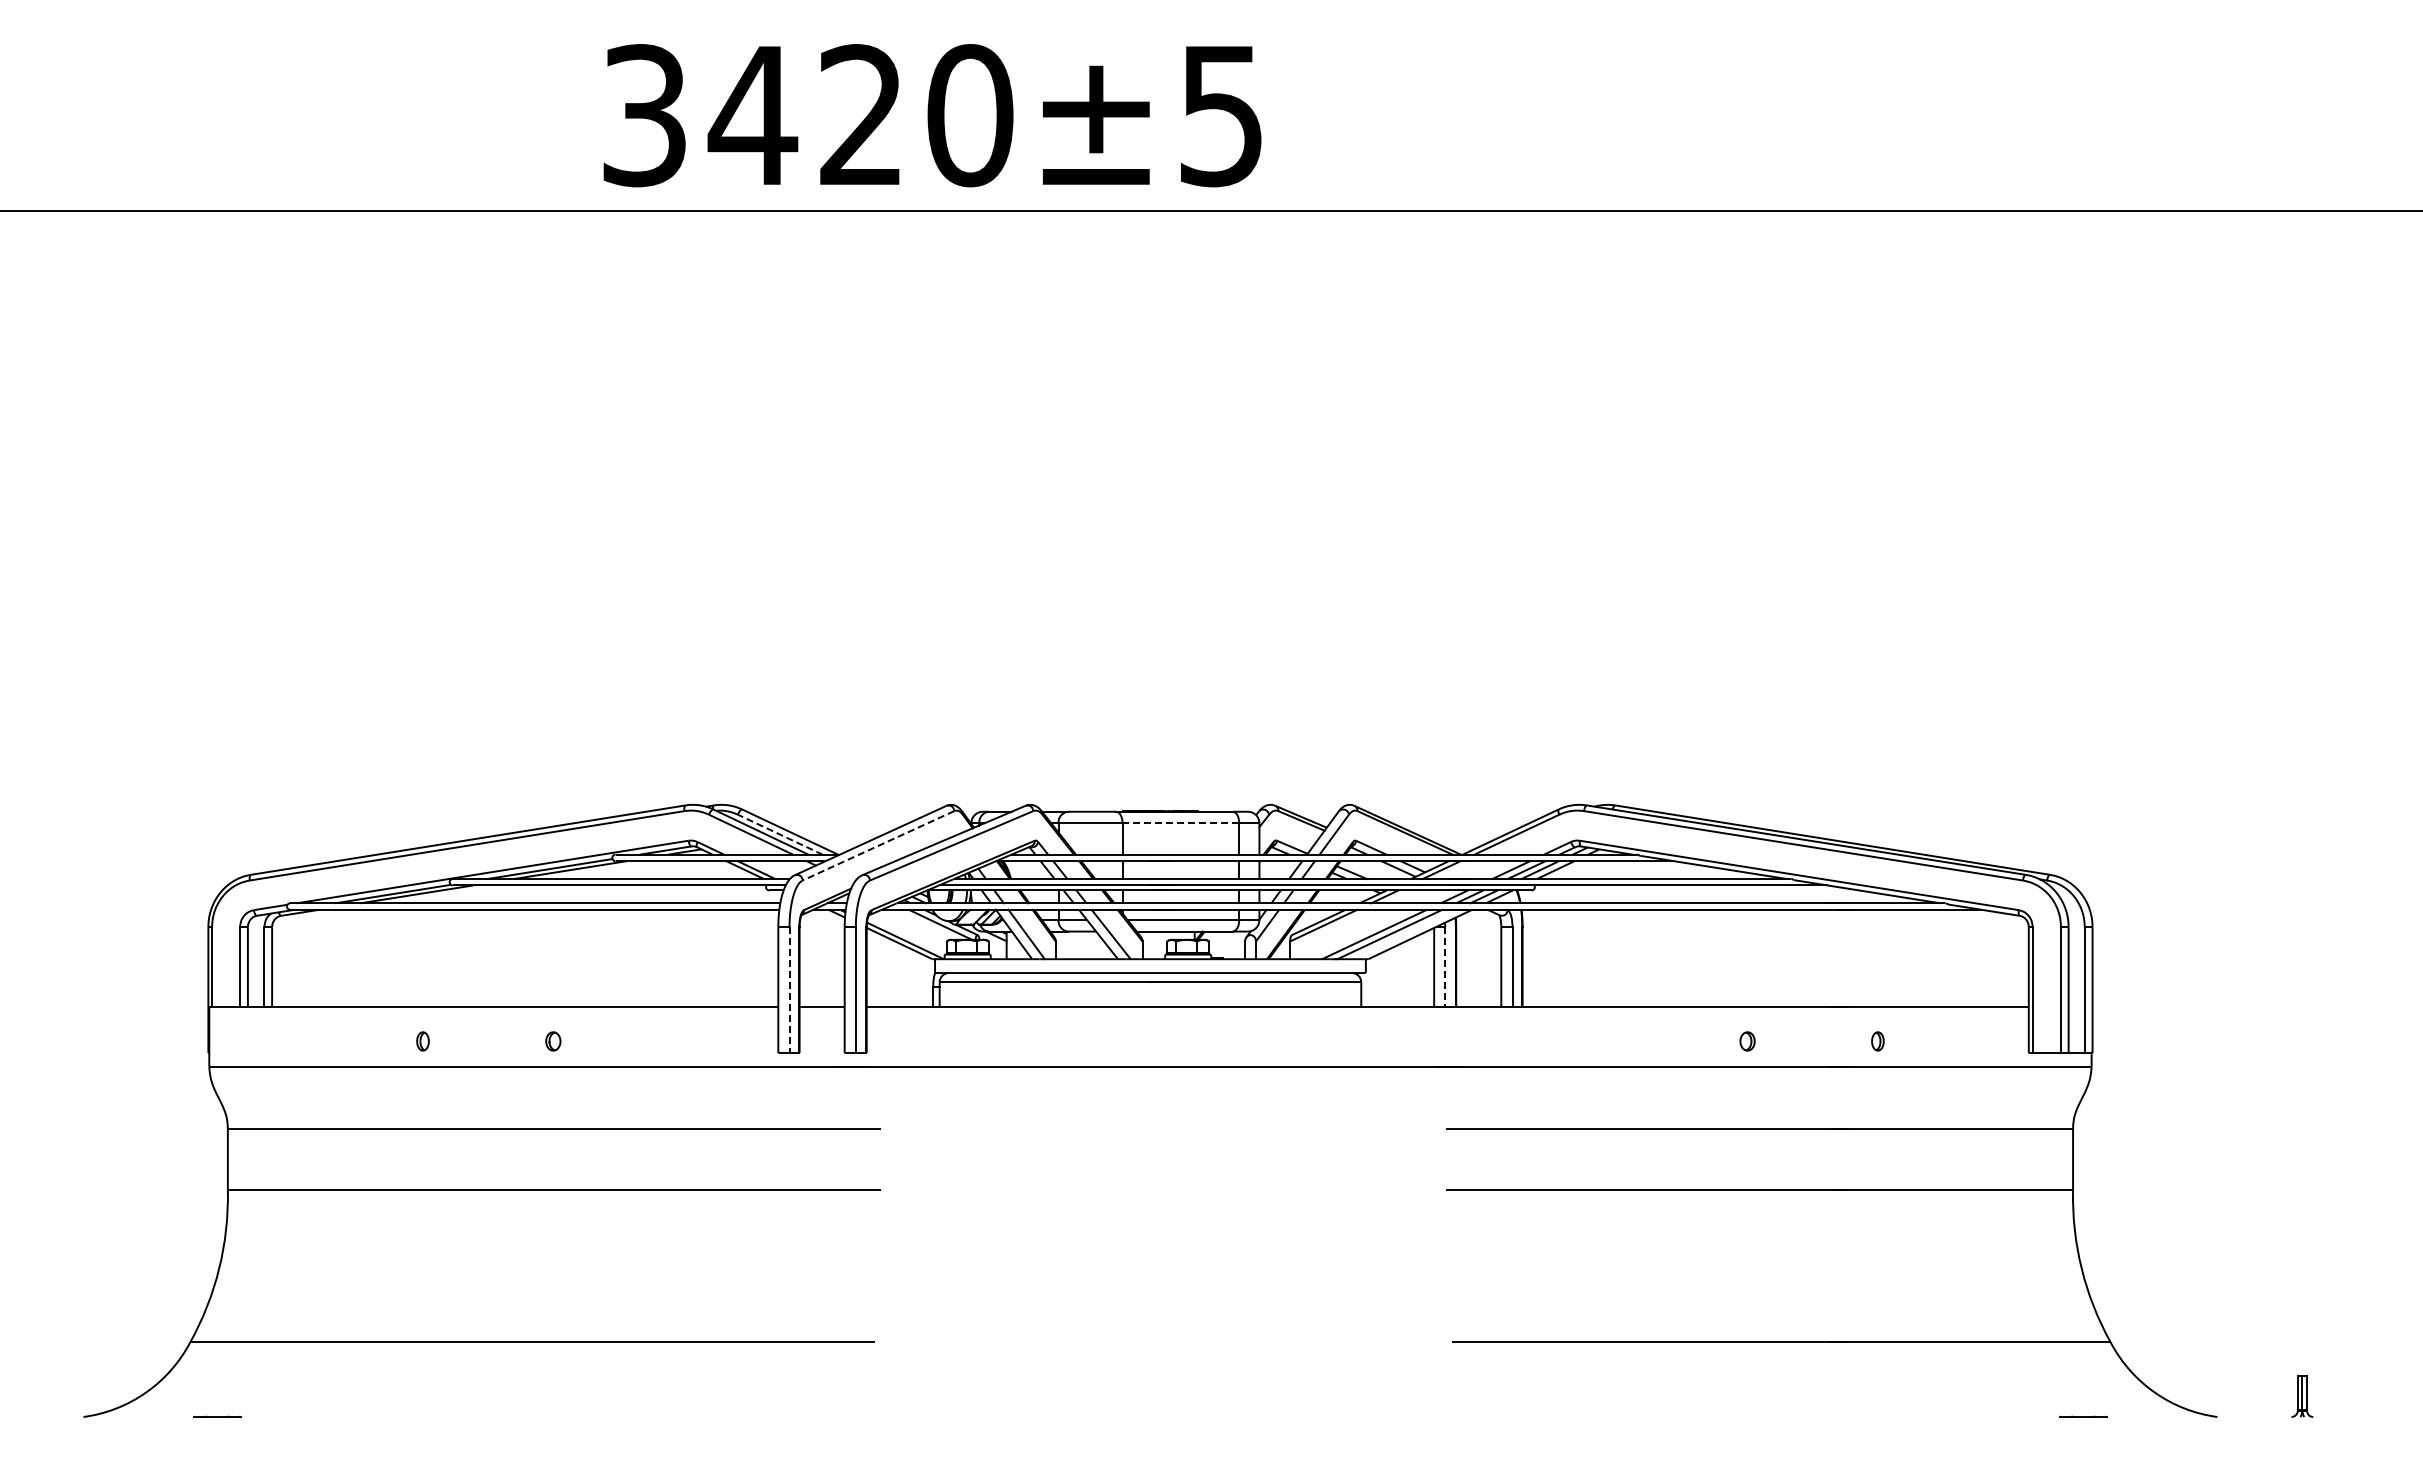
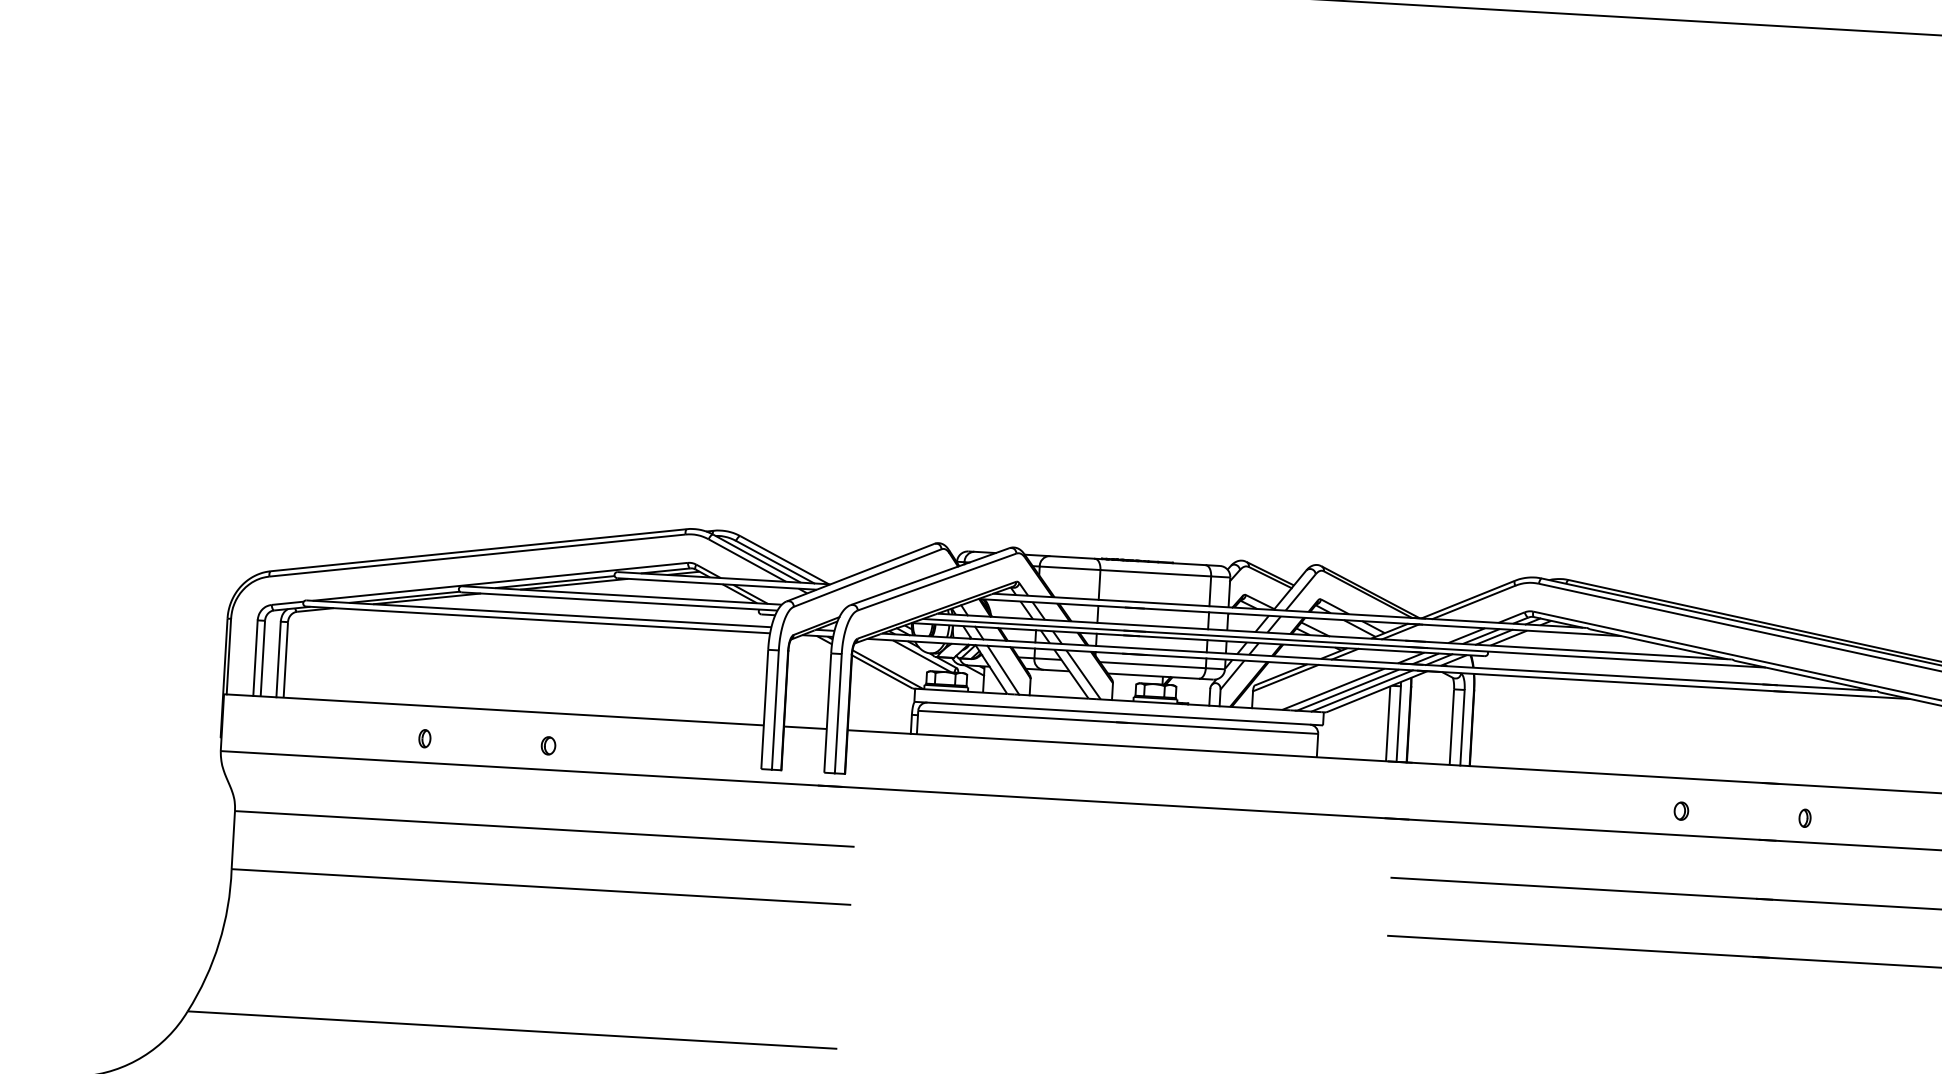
line: (1180, 823) -> (1155, 573), dashed -> solid
line: (780, 834) -> (775, 561), dashed -> solid
line: (878, 846) -> (867, 578), dashed -> solid
line: (1404, 934) -> (1361, 690), added
line: (1445, 967) -> (1398, 724), dashed -> solid
line: (789, 990) -> (775, 710), dashed -> solid

